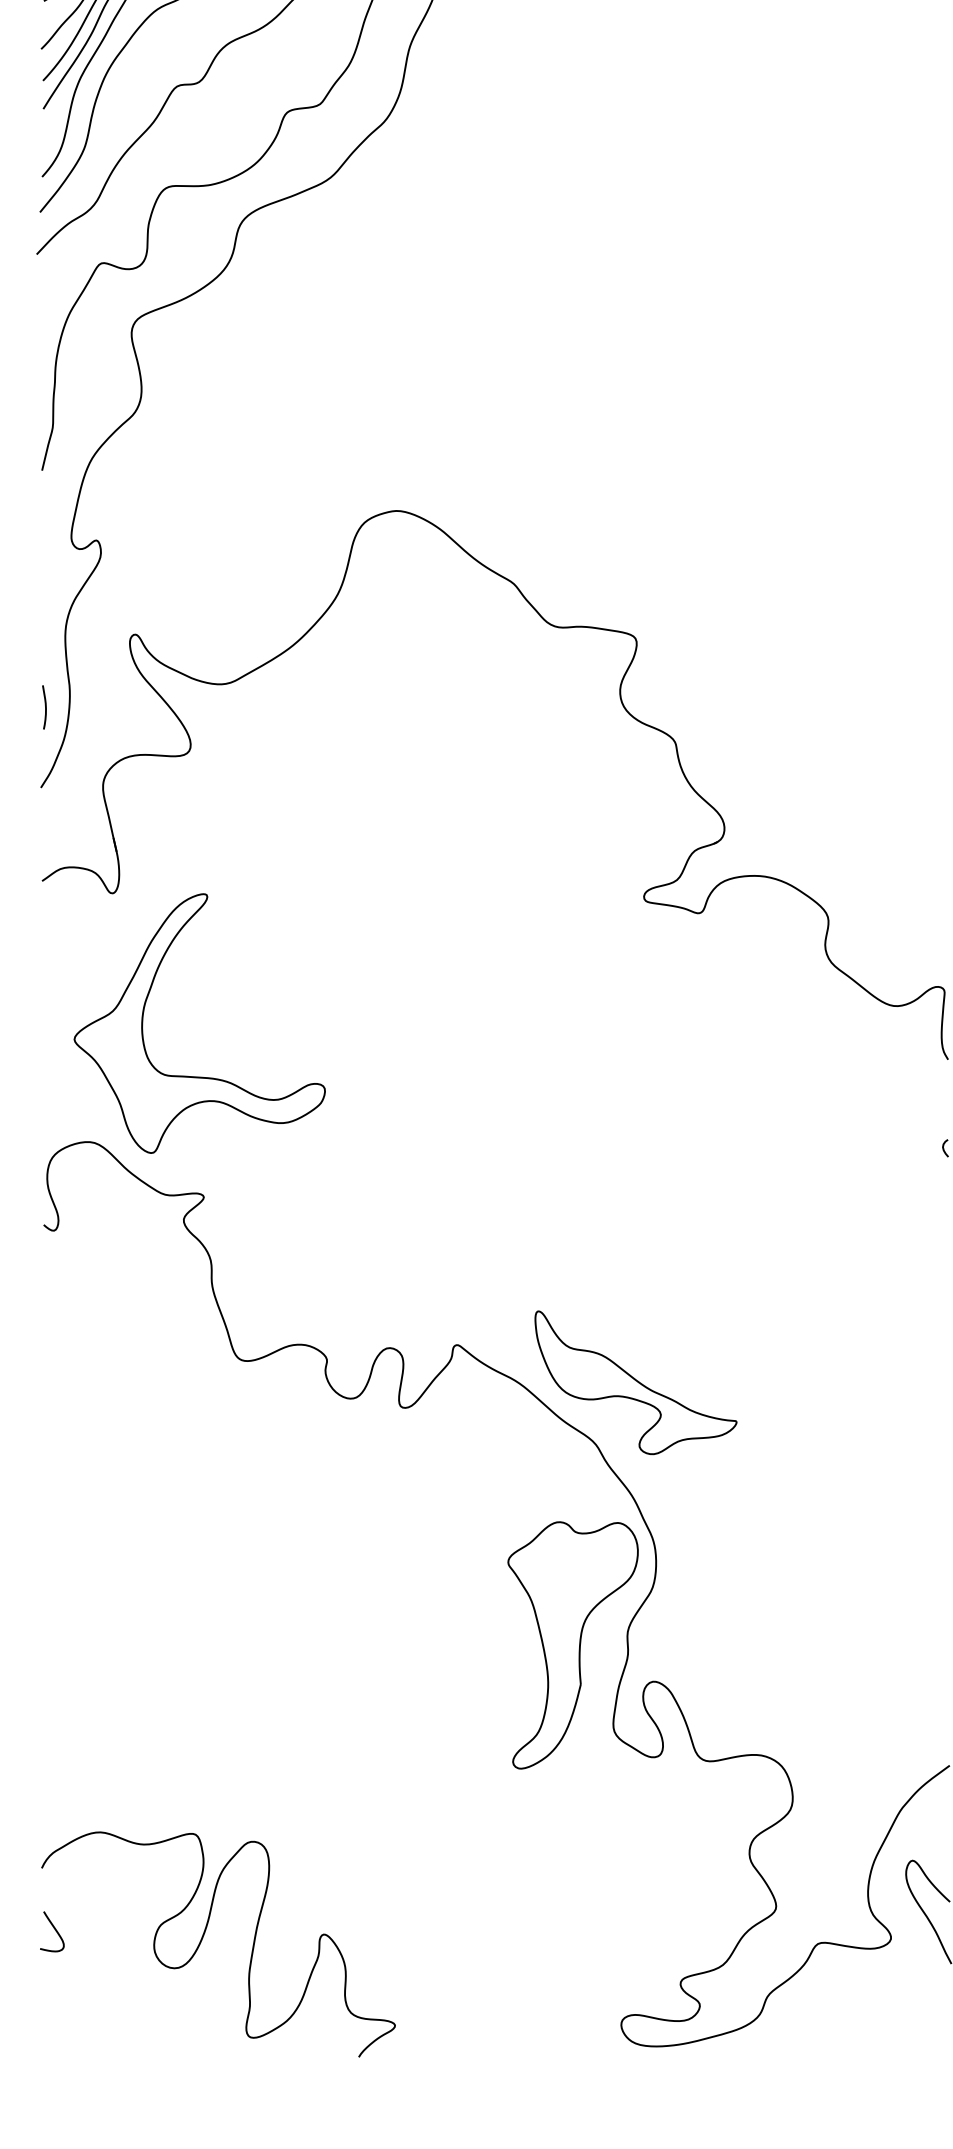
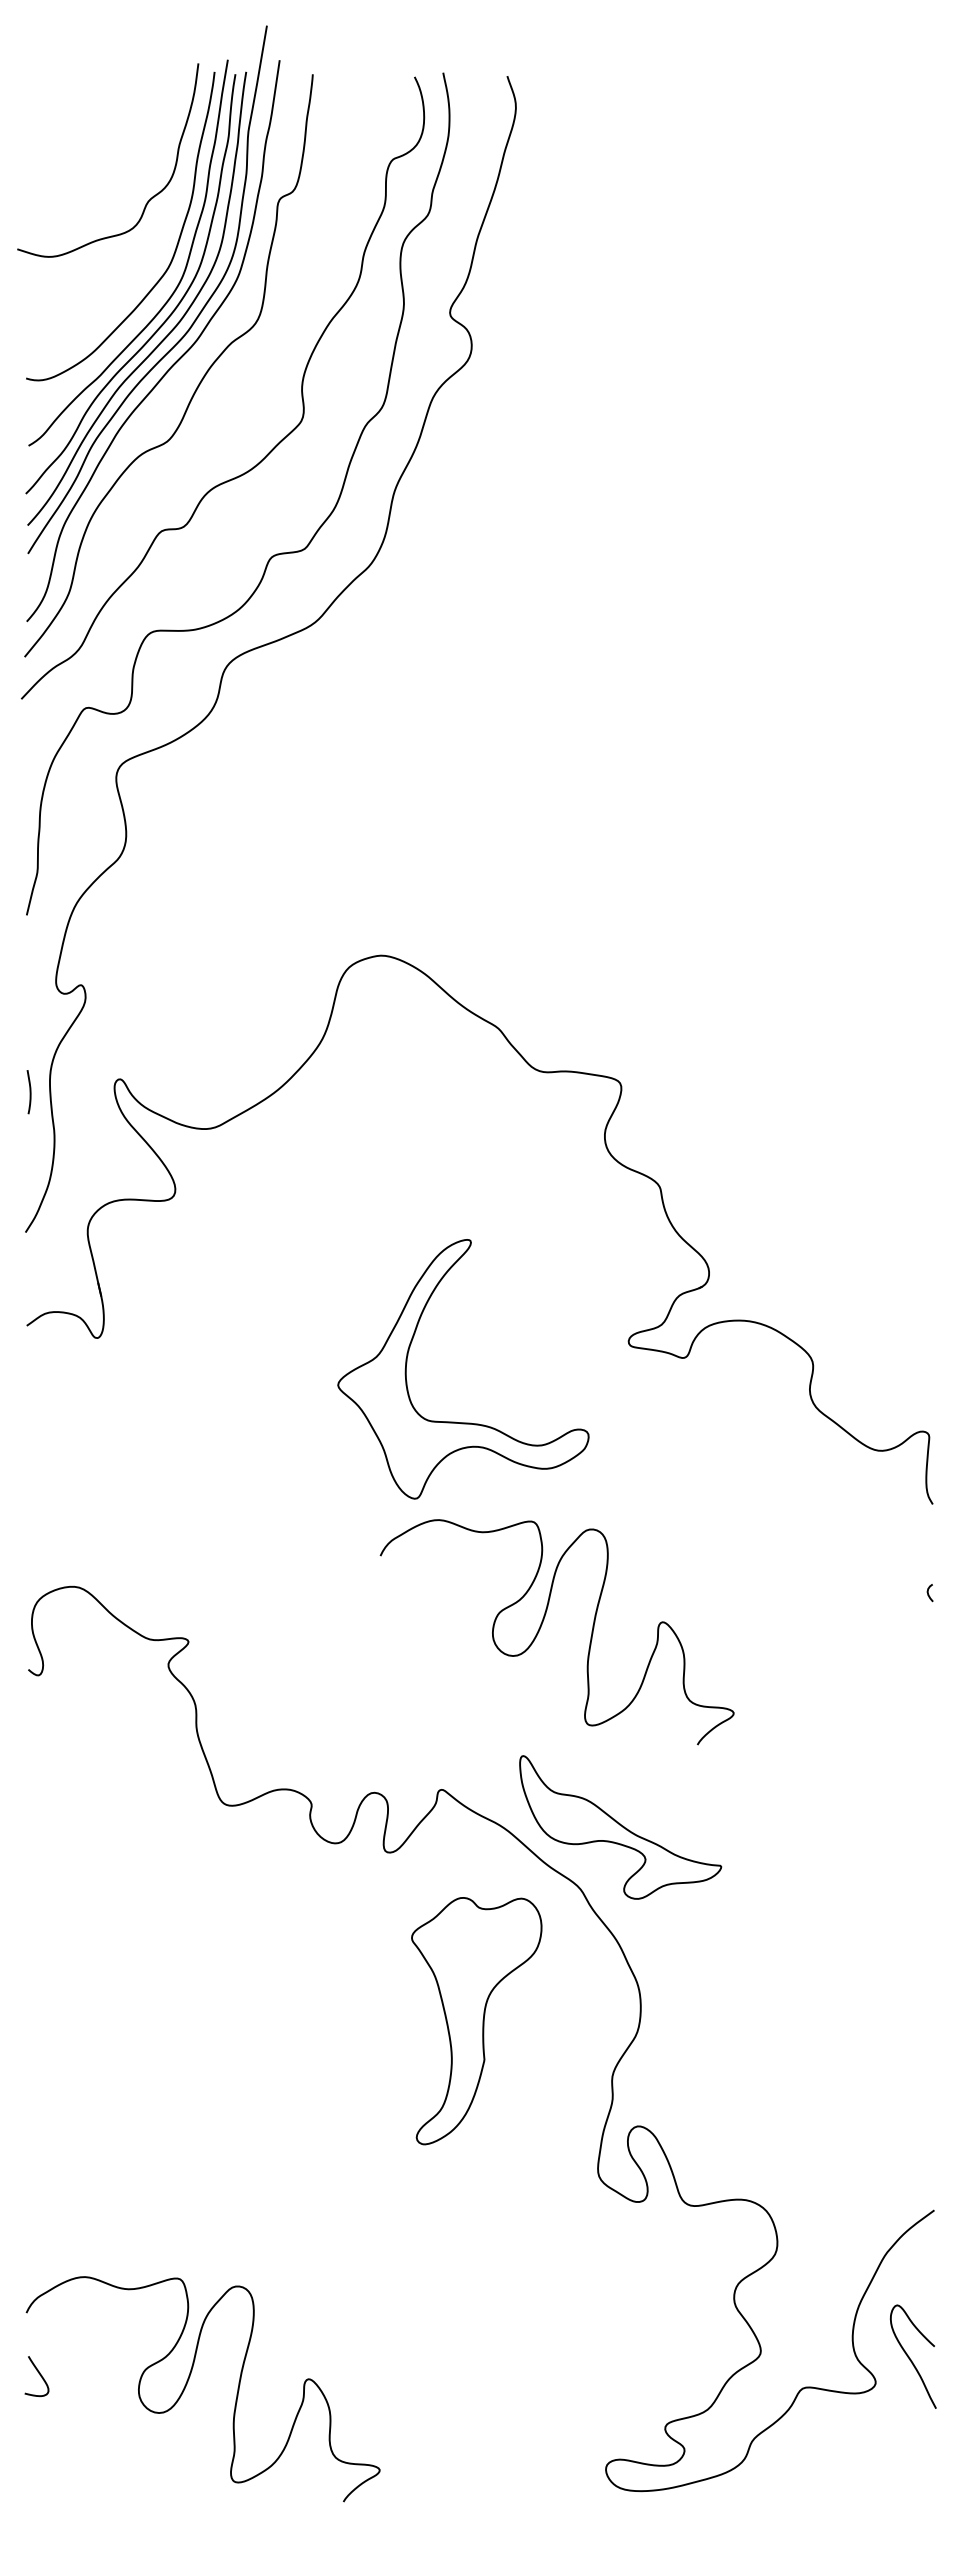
curve: (44, 707) -> (29, 1092), moved
part: (191, 1075) -> (455, 1421), moved
curve: (556, 1182) -> (541, 1627), added
part: (572, 1645) -> (476, 2021), moved

